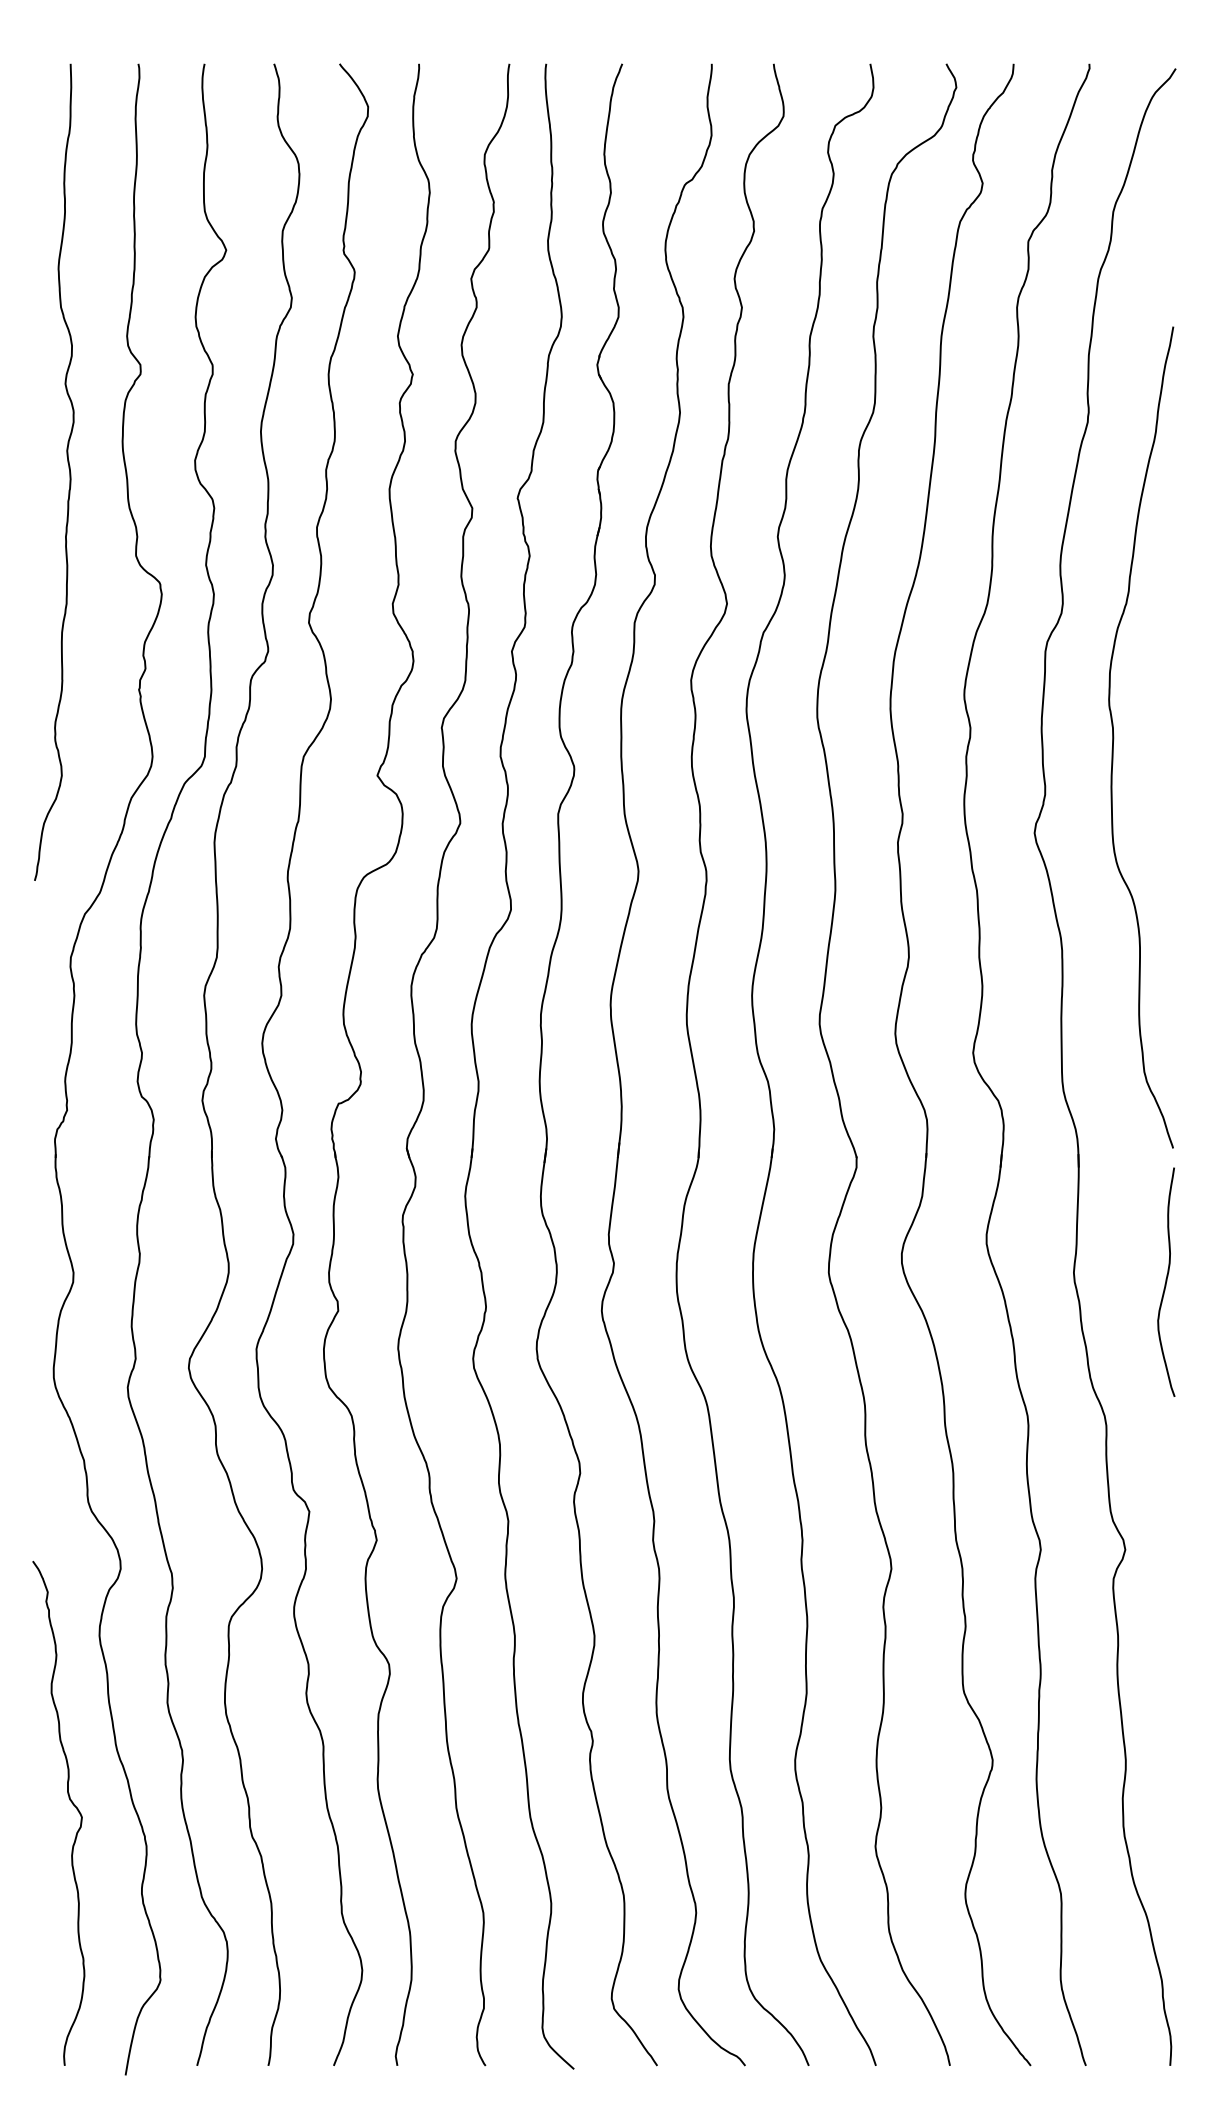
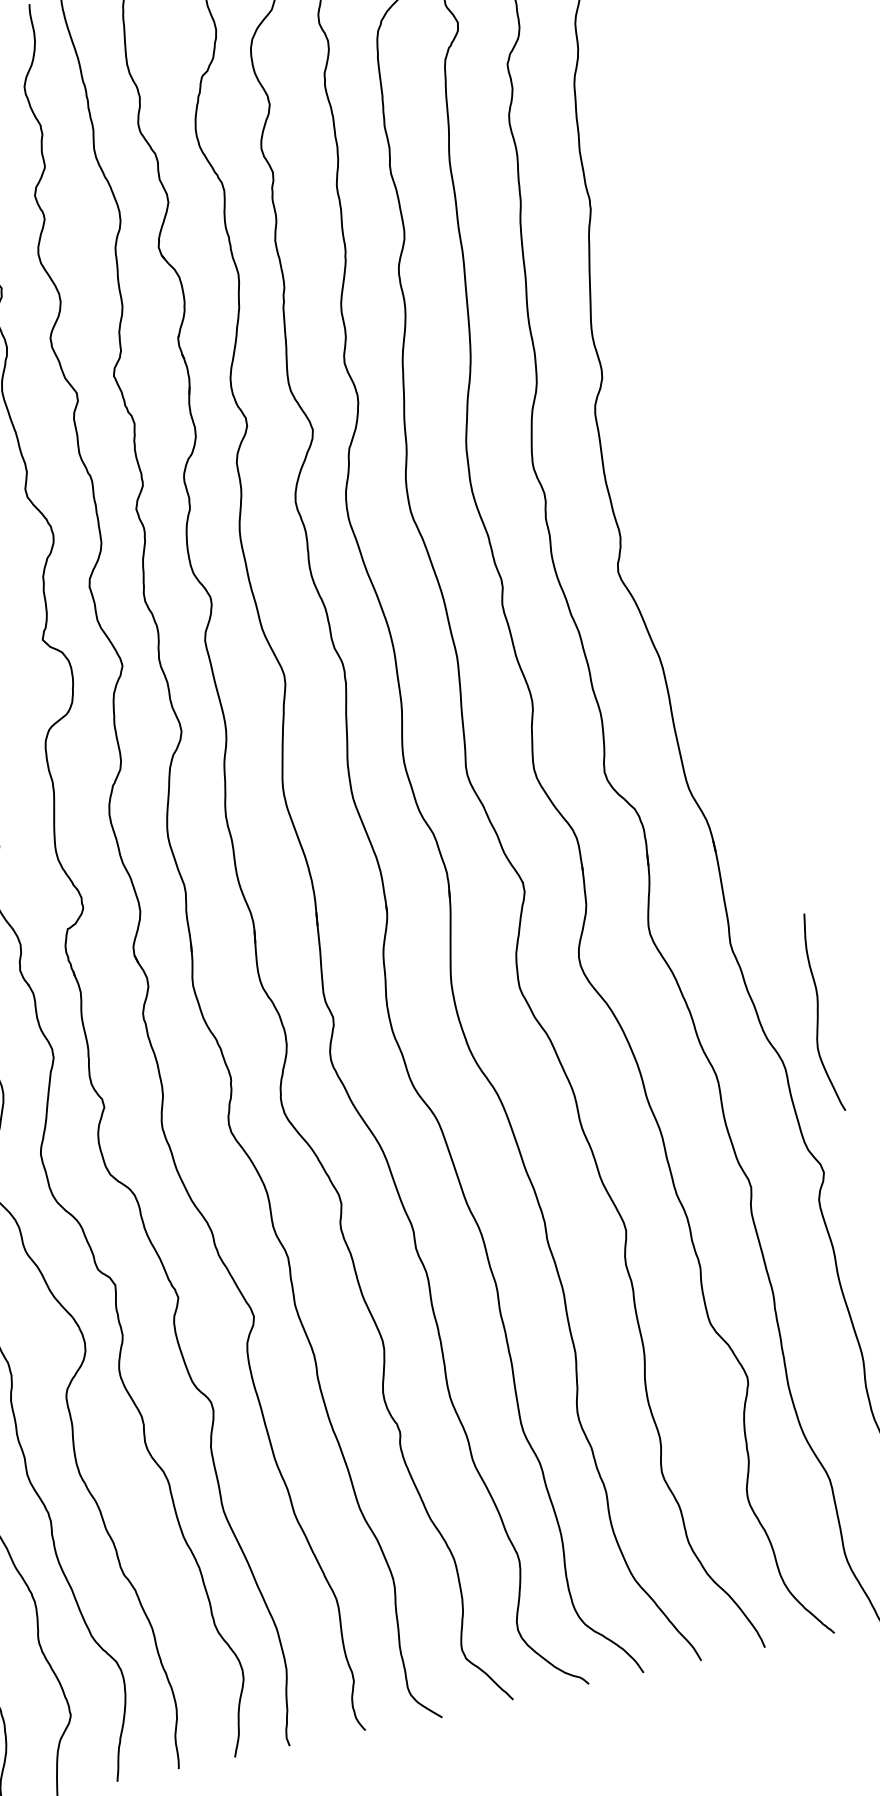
curve: (1114, 737) -> (669, 475), removed
curve: (1166, 1281) -> (817, 1012), moved

